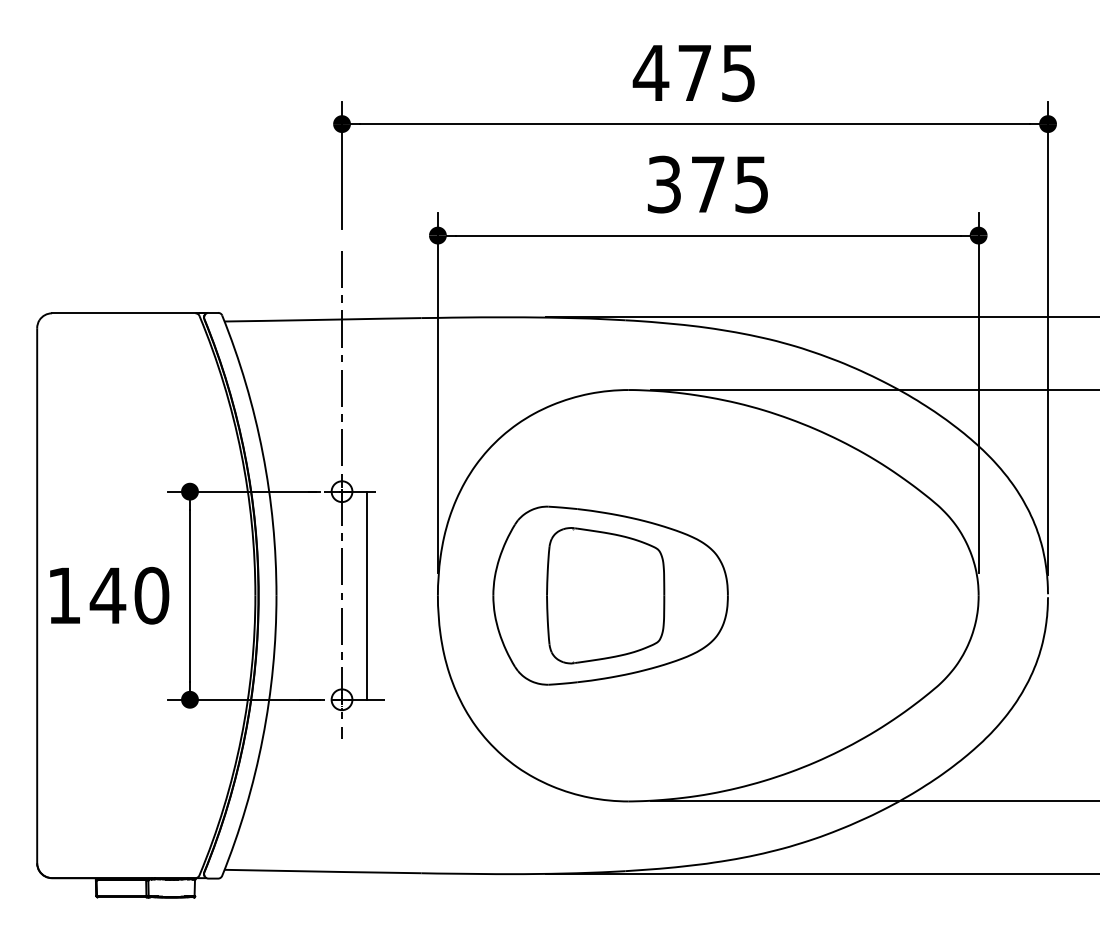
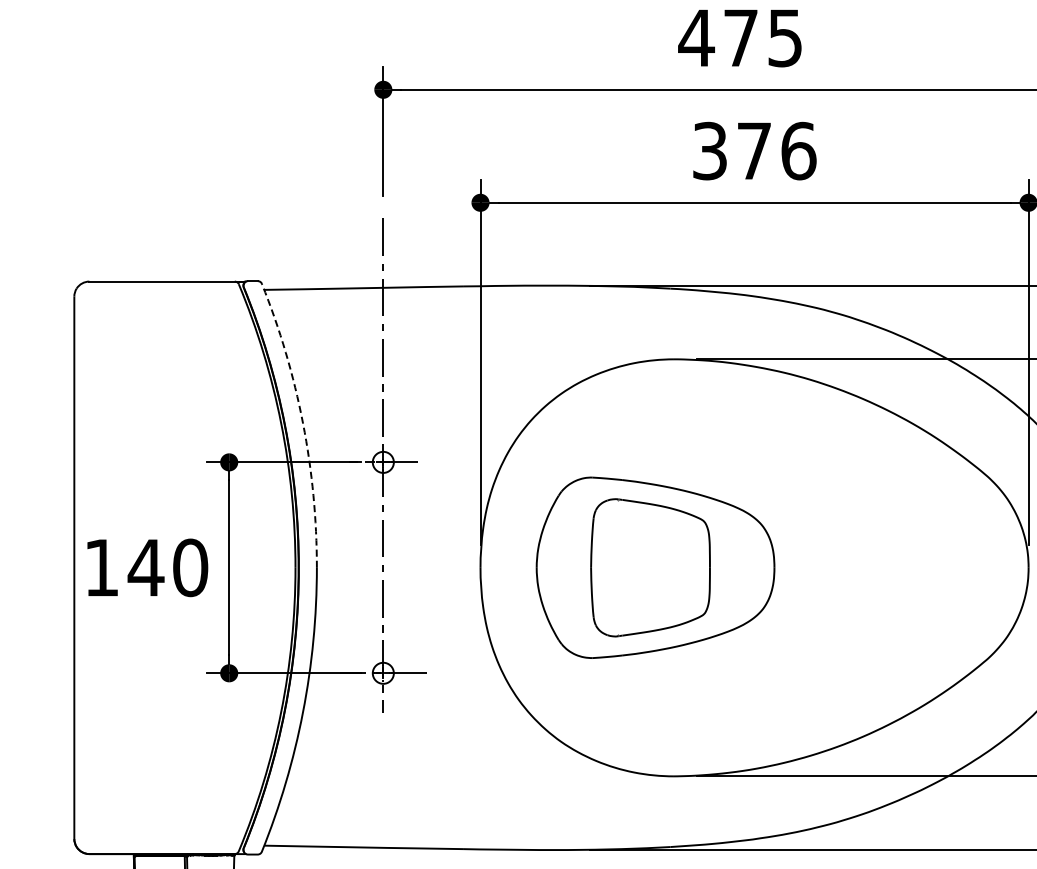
text: (752, 184) -> (799, 151), 375 -> 376
arc: (262, 453) -> (302, 423), solid -> dashed
line: (367, 595) -> (409, 567), removed

